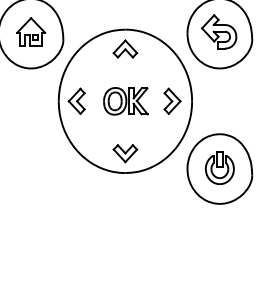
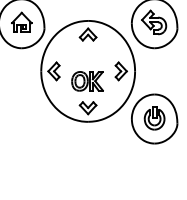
part: (125, 101) -> (87, 81), moved

